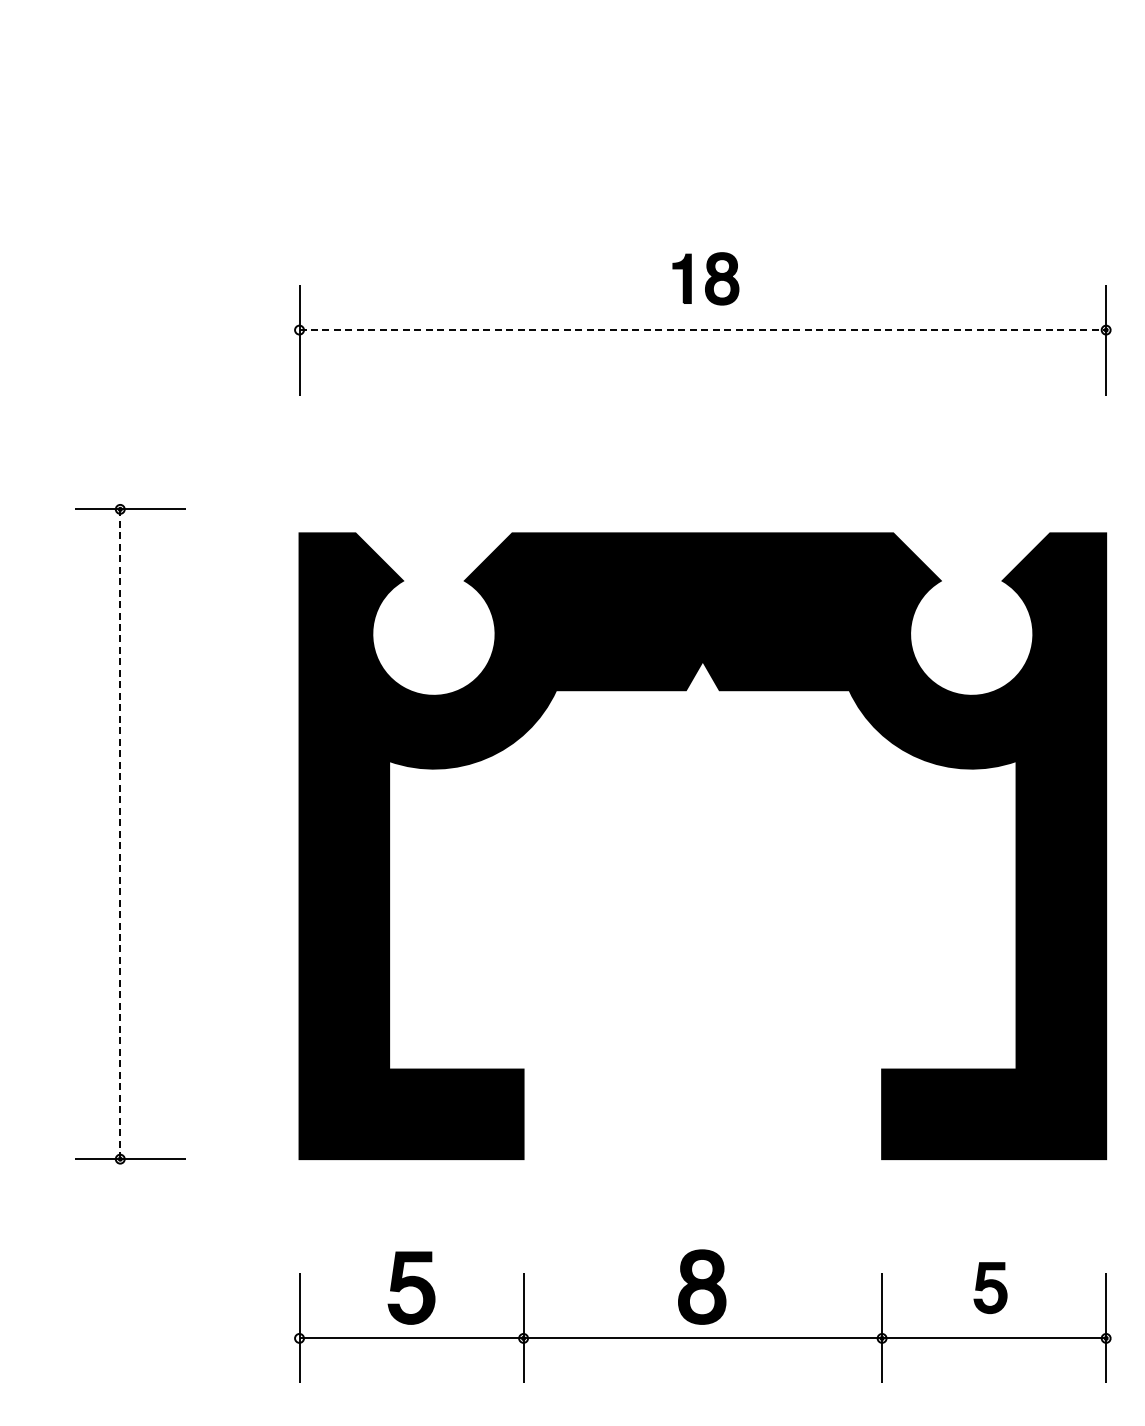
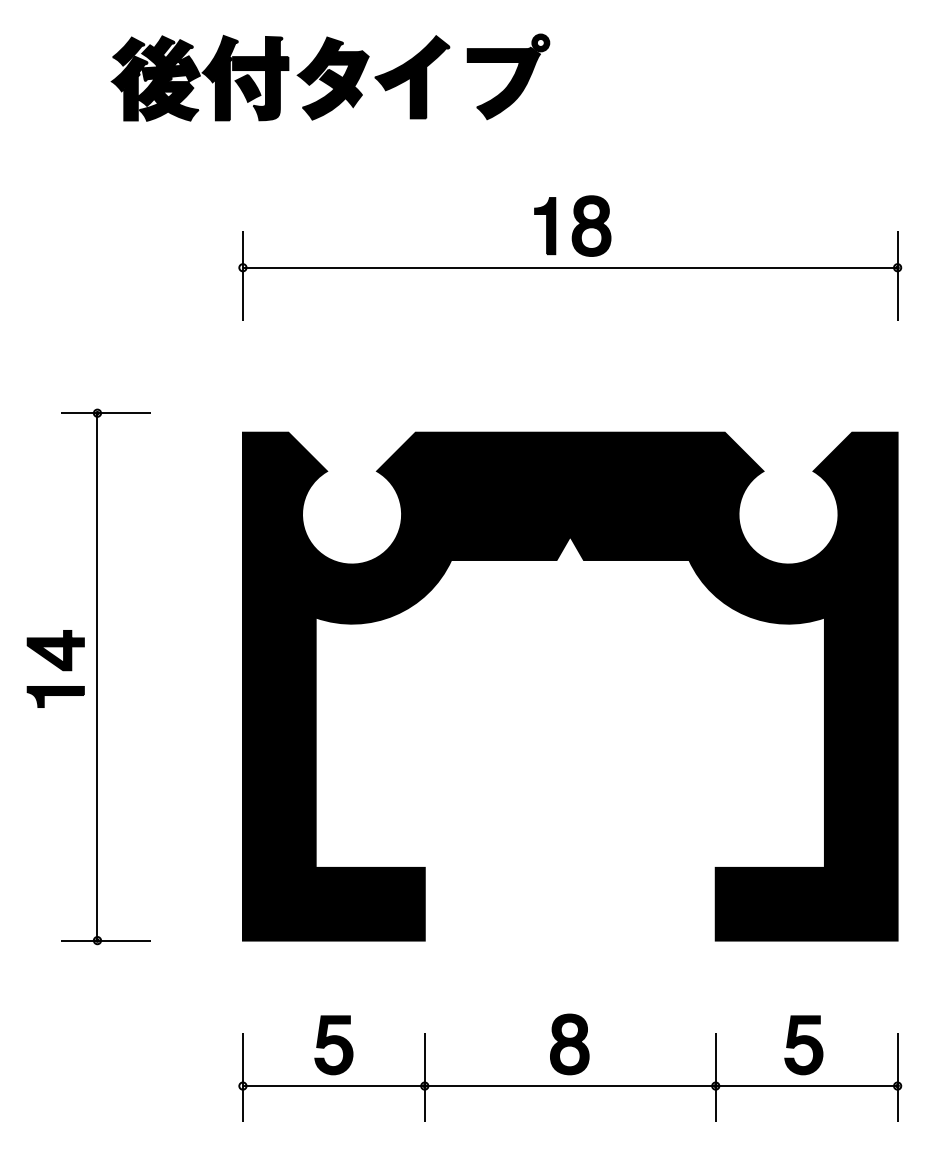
part: (406, 95) -> (329, 77), added
part: (705, 278) -> (572, 225), size x1.43
line: (703, 330) -> (570, 268), dashed -> solid
part: (68, 824) -> (55, 668), added
line: (120, 834) -> (97, 677), dashed -> solid
part: (990, 1287) -> (803, 1044), size x1.43

